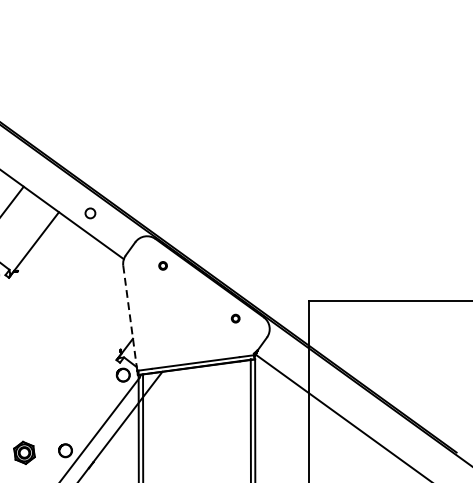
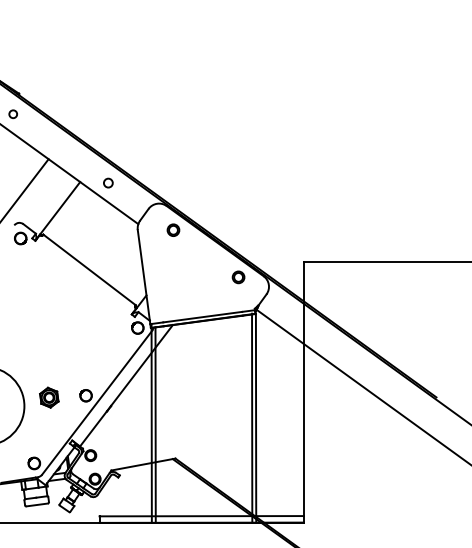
part: (163, 265) -> (173, 229), size x1.67
line: (69, 309) -> (89, 269), added
line: (129, 316) -> (143, 275), dashed -> solid
part: (235, 318) -> (238, 277), size x1.67

